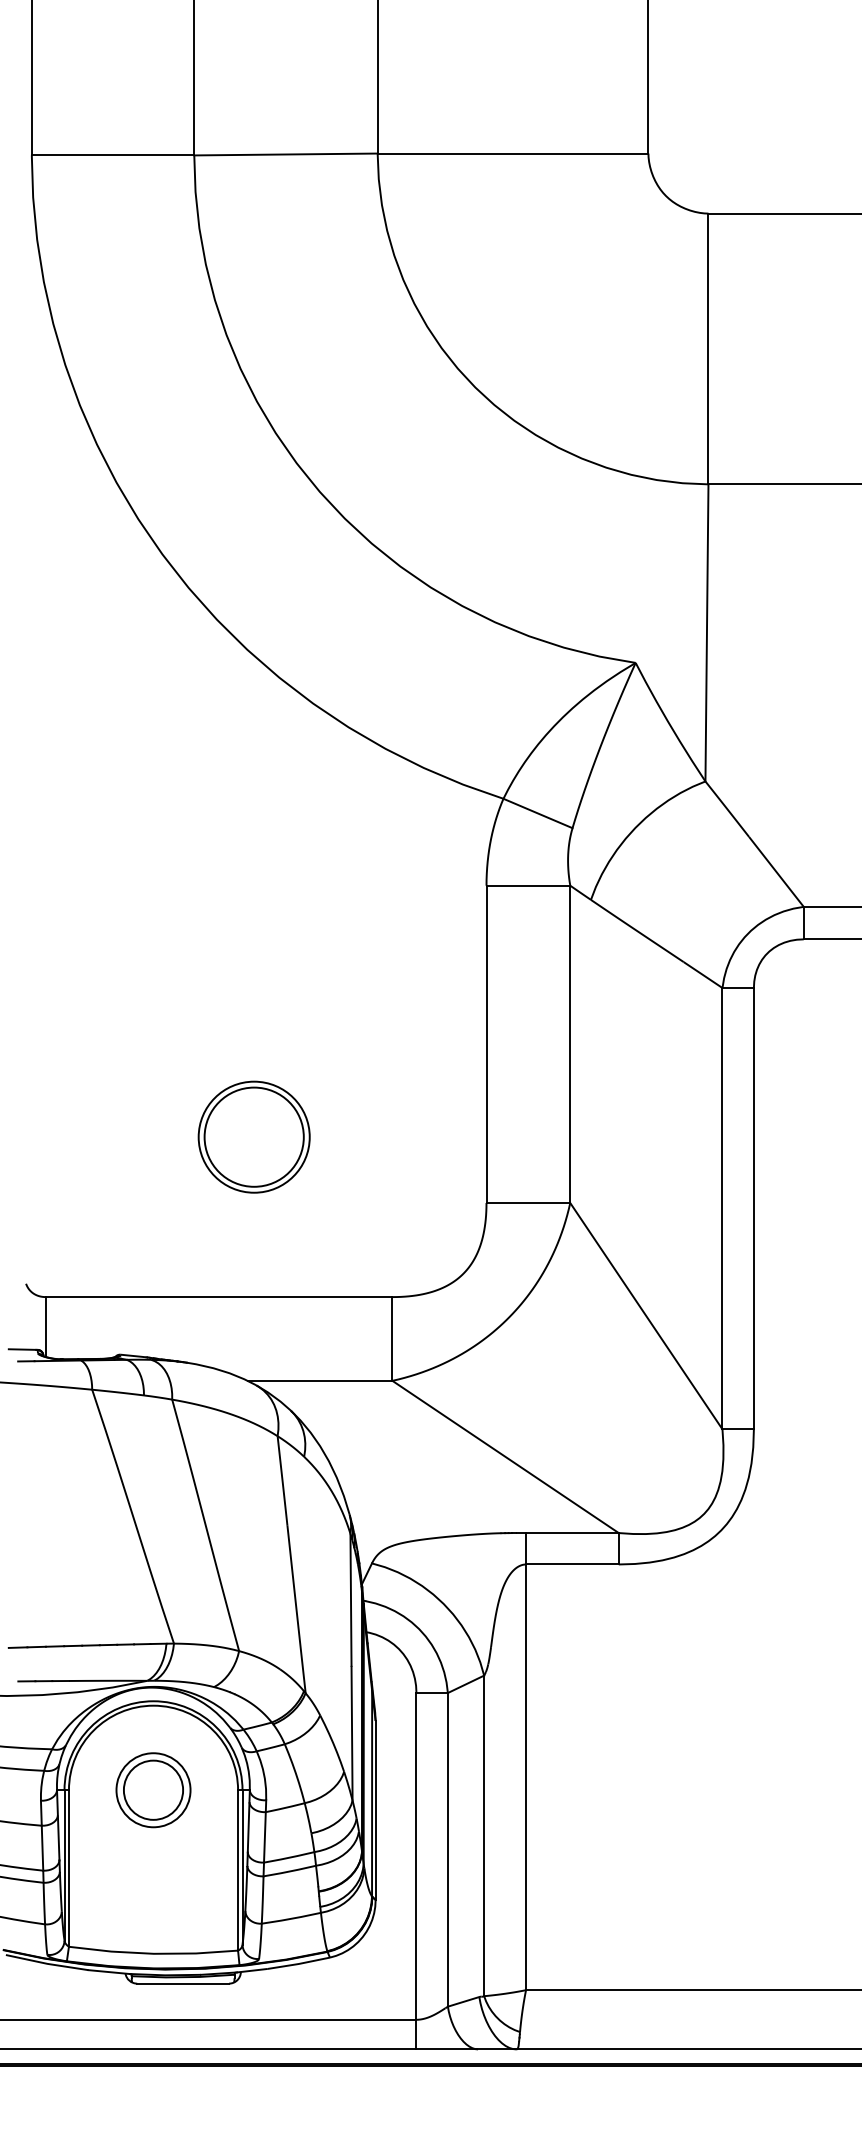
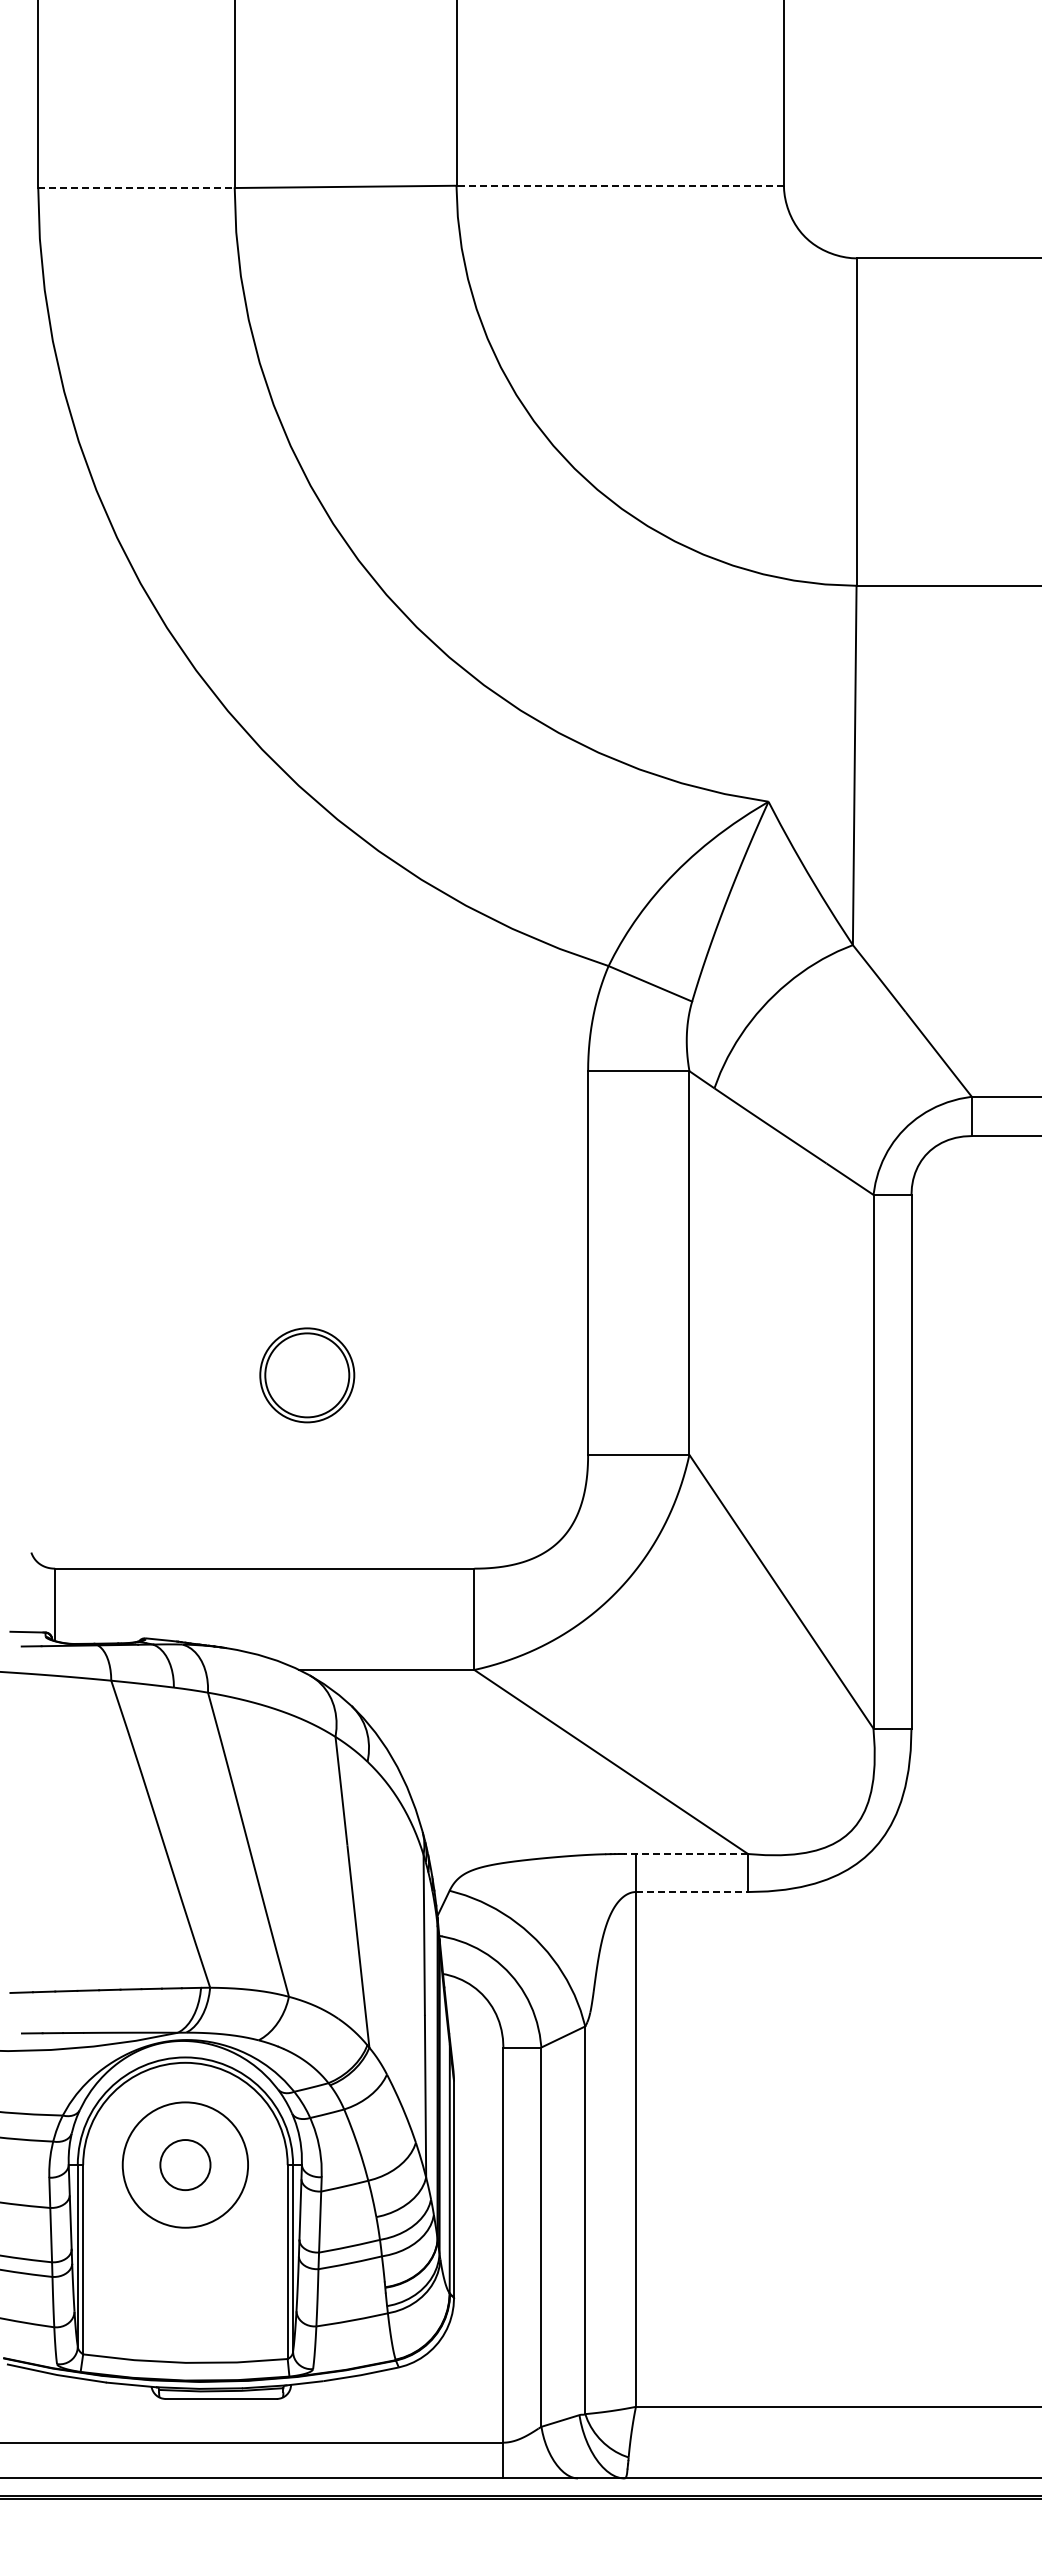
line: (513, 153) -> (620, 185), solid -> dashed
line: (113, 155) -> (137, 188), solid -> dashed
part: (254, 1137) -> (307, 1375), size x0.7
line: (567, 1533) -> (685, 1854), solid -> dashed
line: (572, 1564) -> (692, 1892), solid -> dashed
circle: (153, 1789) -> (185, 2164), size x0.7
circle: (153, 1789) -> (185, 2164), size x1.4

